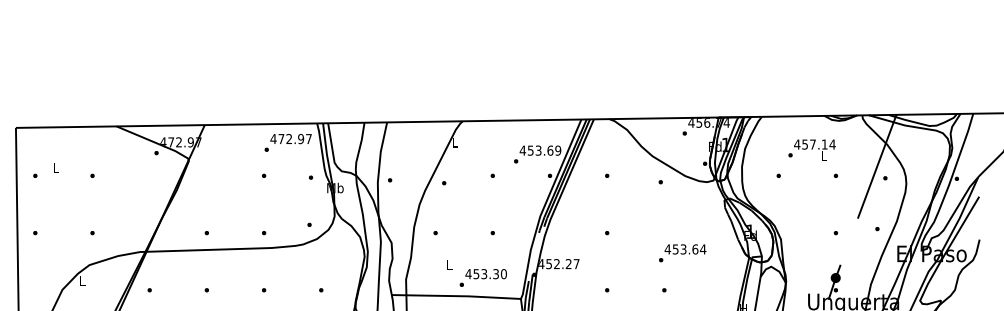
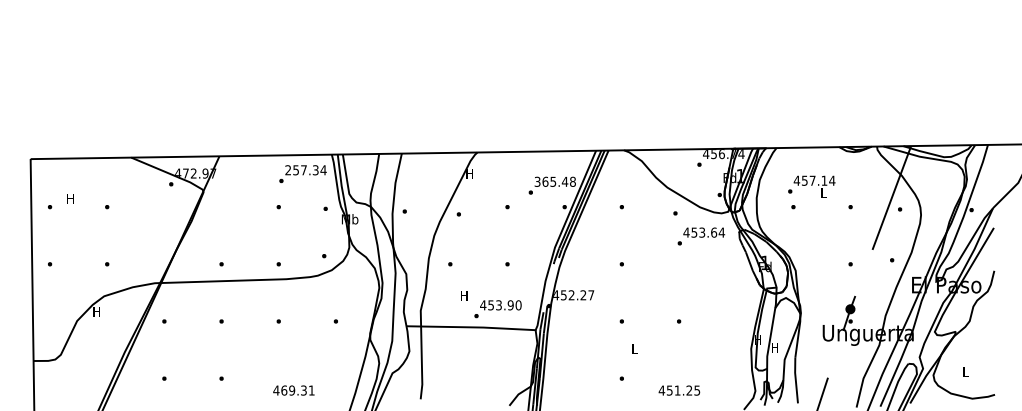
text: (290, 139) -> (305, 170), 472.97 -> 257.34
text: (454, 142) -> (469, 173), L -> H
text: (539, 150) -> (554, 181), 453.69 -> 365.48
text: (811, 150) -> (811, 186), moved
text: (55, 167) -> (70, 198), L -> H
text: (682, 253) -> (701, 236), moved
text: (449, 264) -> (464, 295), L -> H
text: (495, 274) -> (510, 305), 453.30 -> 453.90
text: (81, 280) -> (96, 311), L -> H

